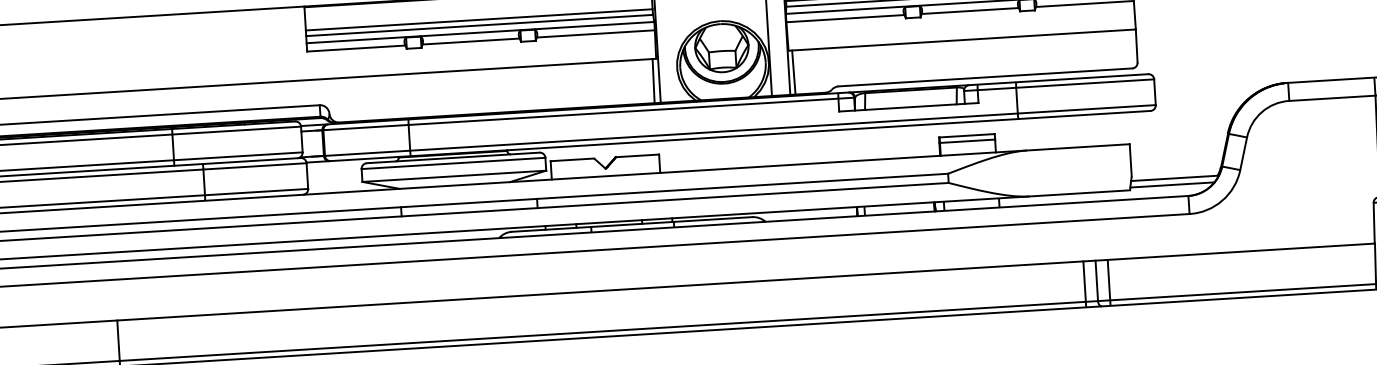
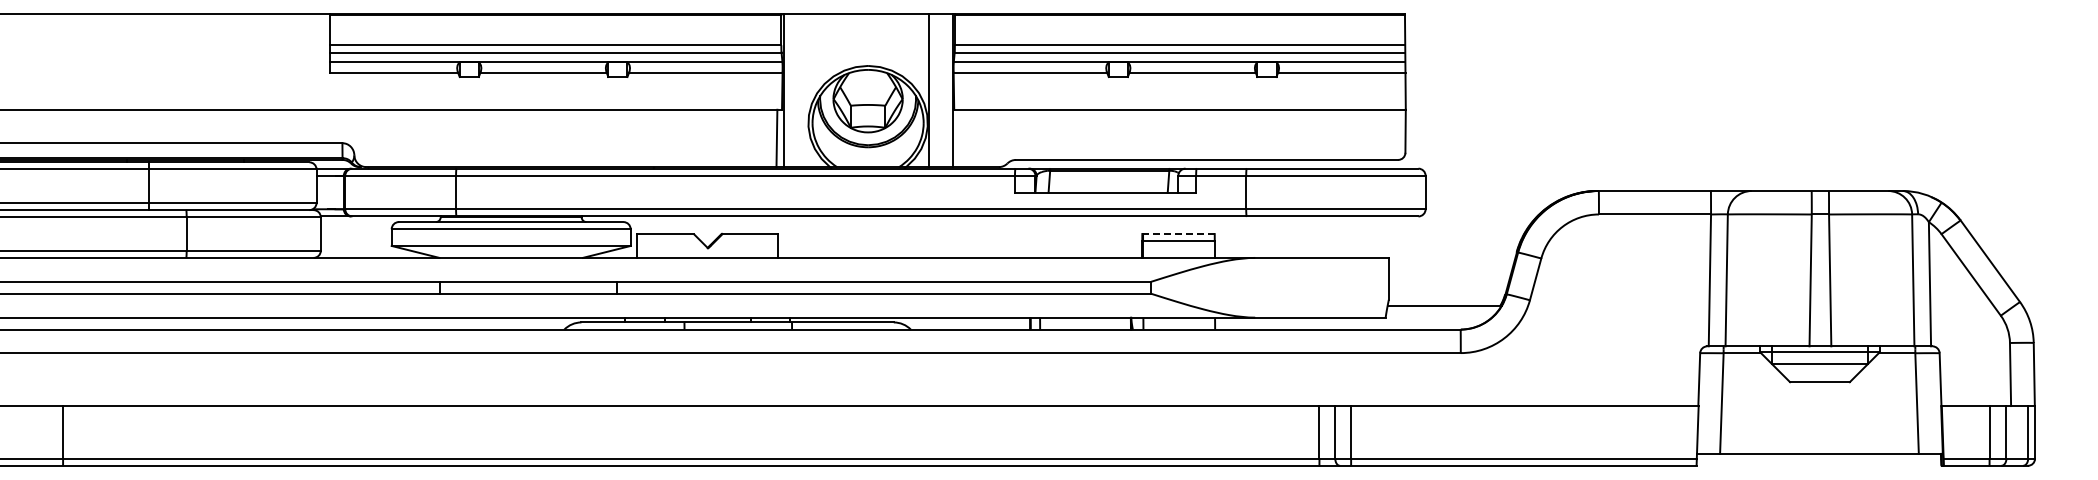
line: (793, 72) -> (958, 138), removed
line: (967, 136) -> (1179, 234), solid -> dashed
line: (1172, 185) -> (1440, 314), removed

